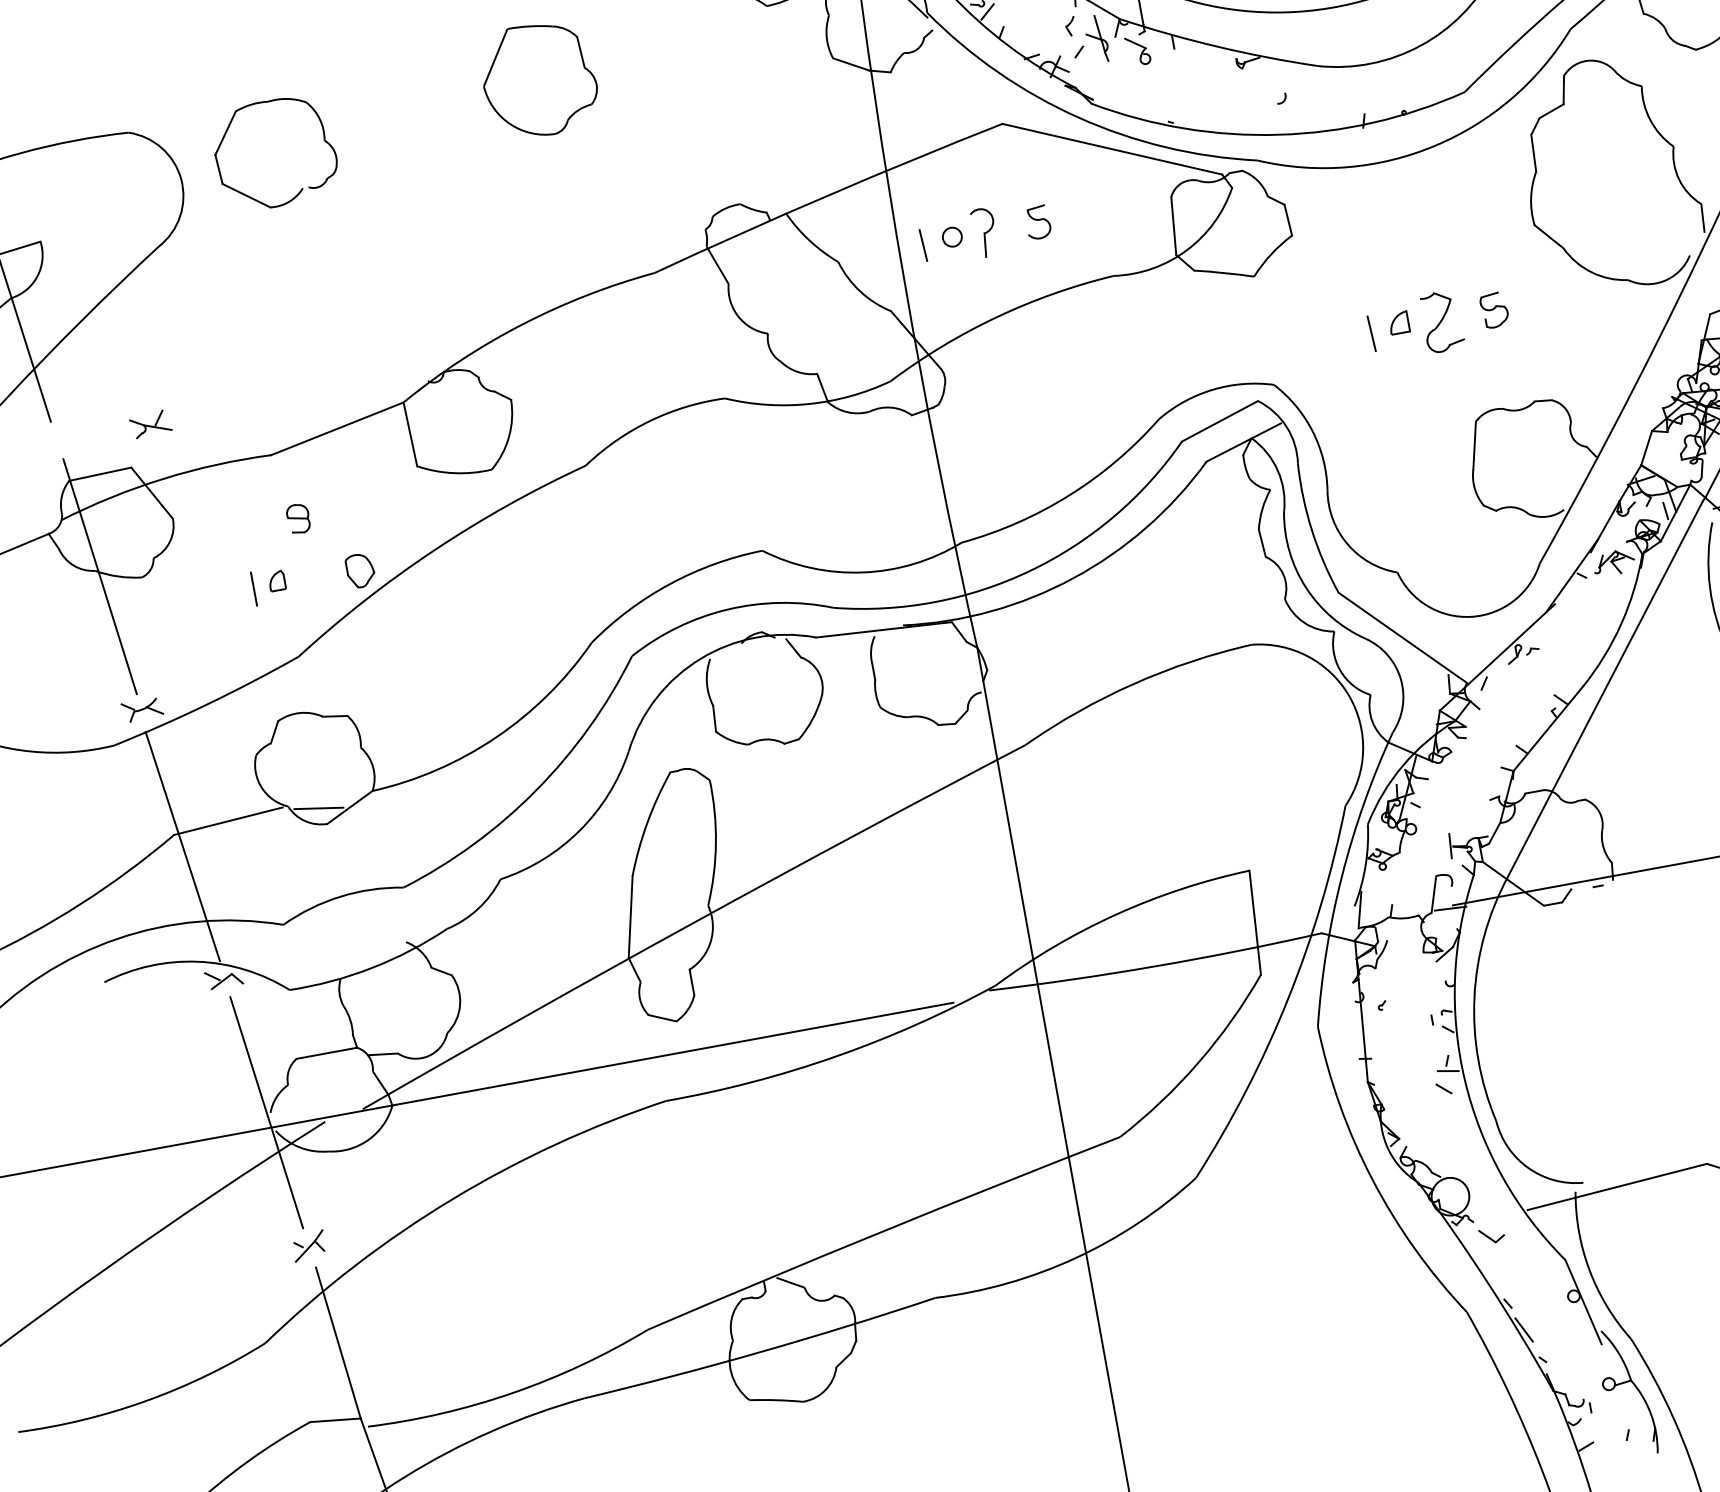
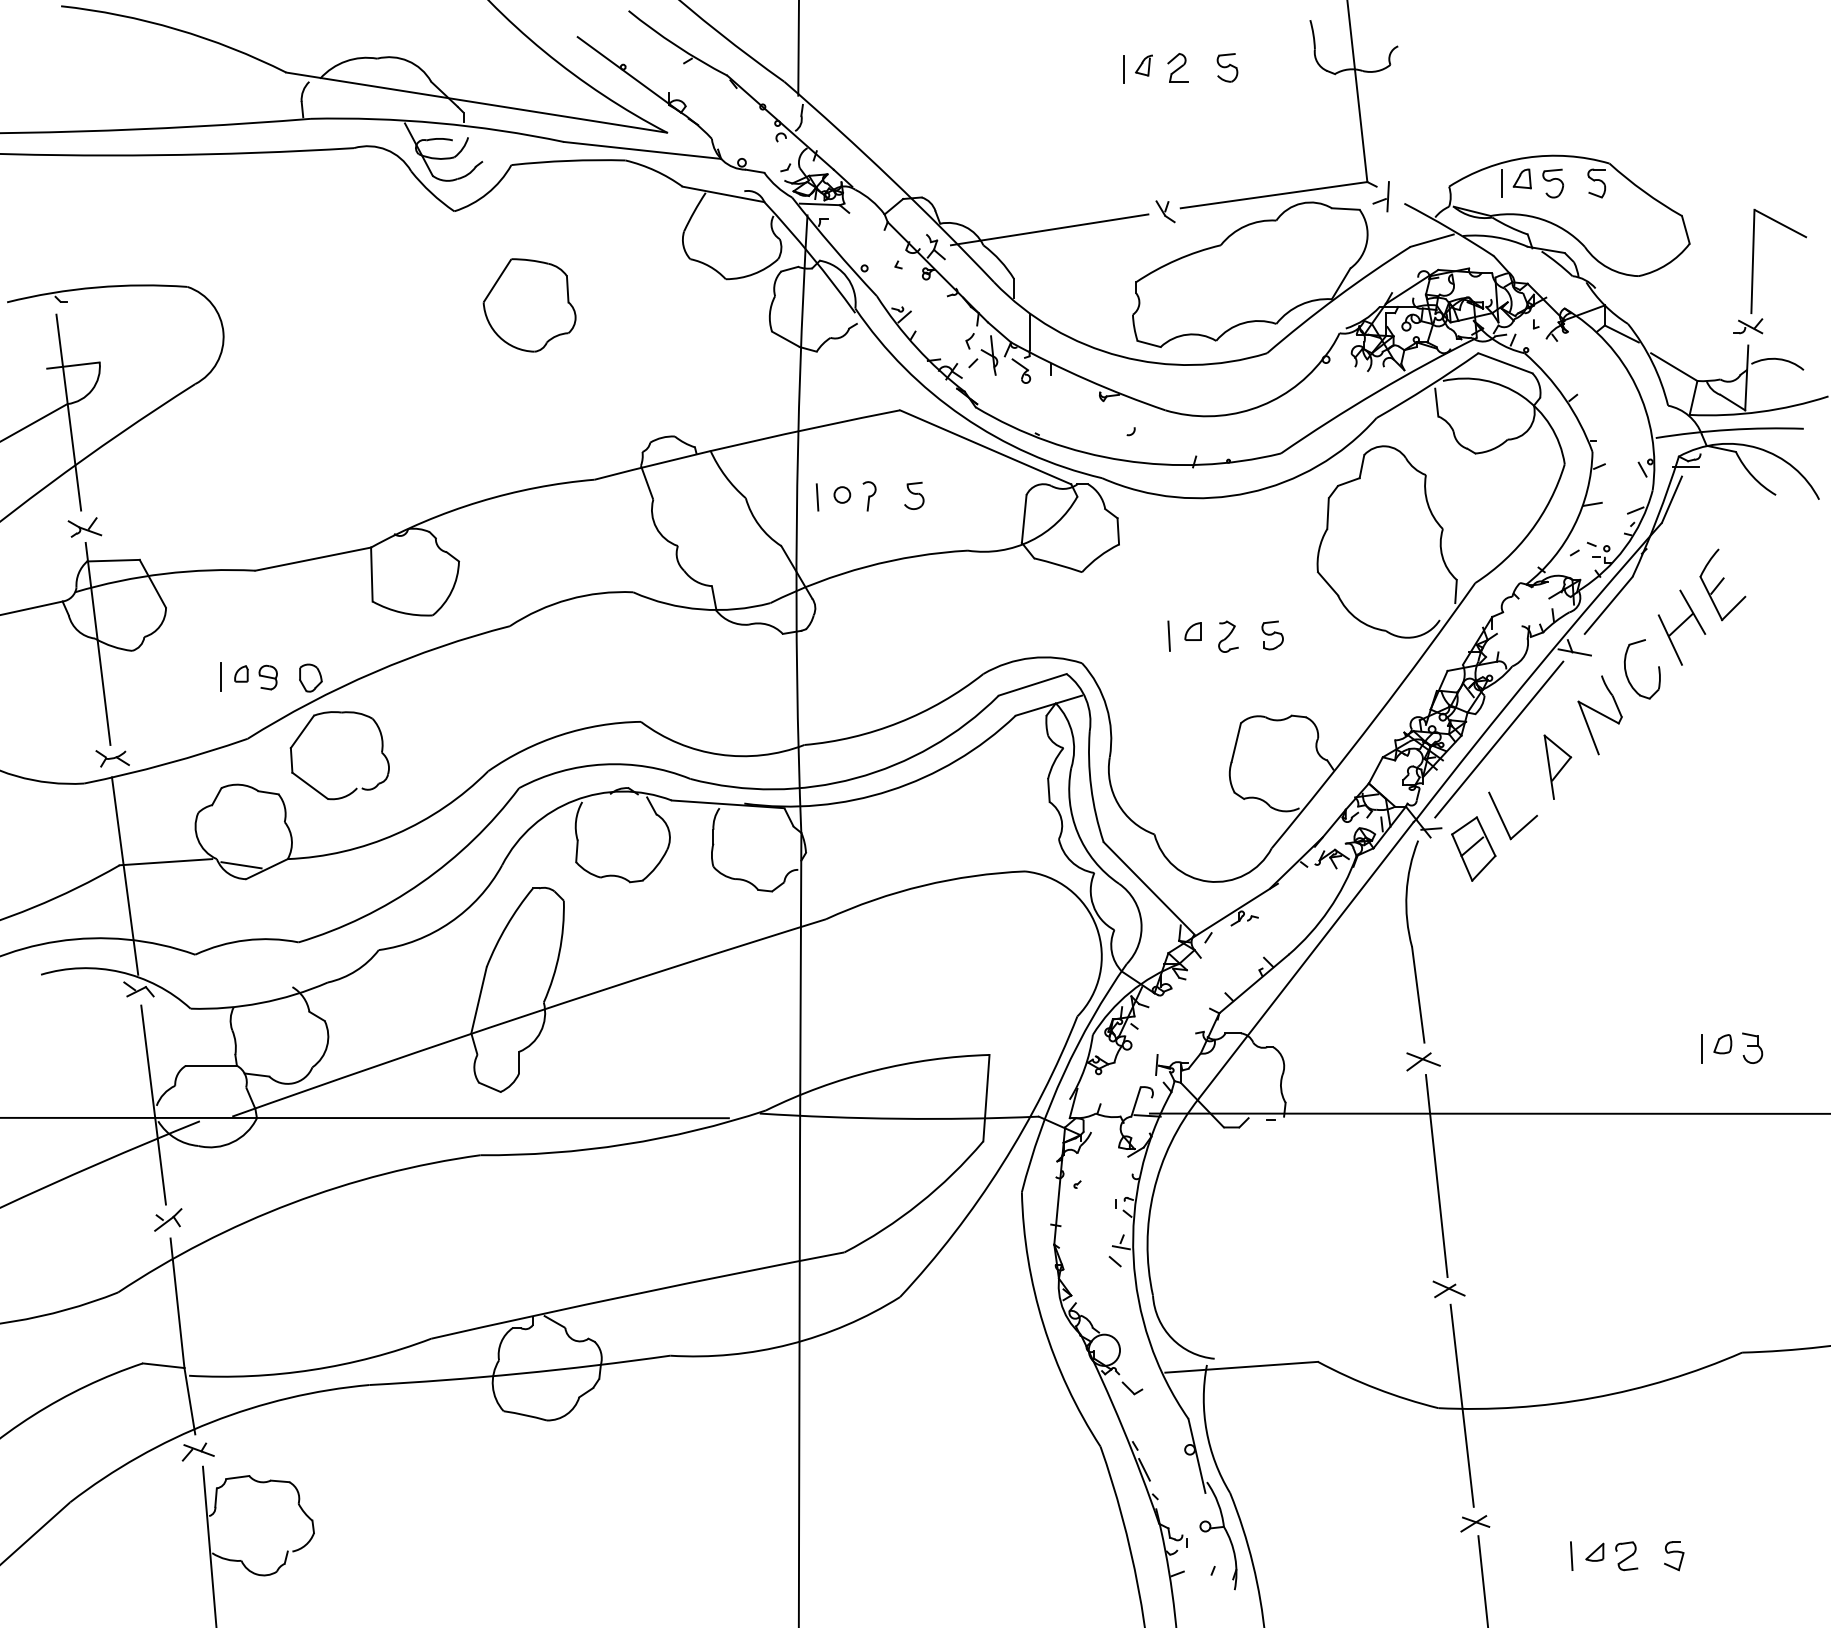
part: (301, 187) -> (356, 787), moved
part: (984, 233) -> (869, 496), size x0.71
part: (1442, 321) -> (1228, 636), size x0.62
part: (150, 424) -> (84, 527), moved
part: (297, 518) -> (267, 677), moved

